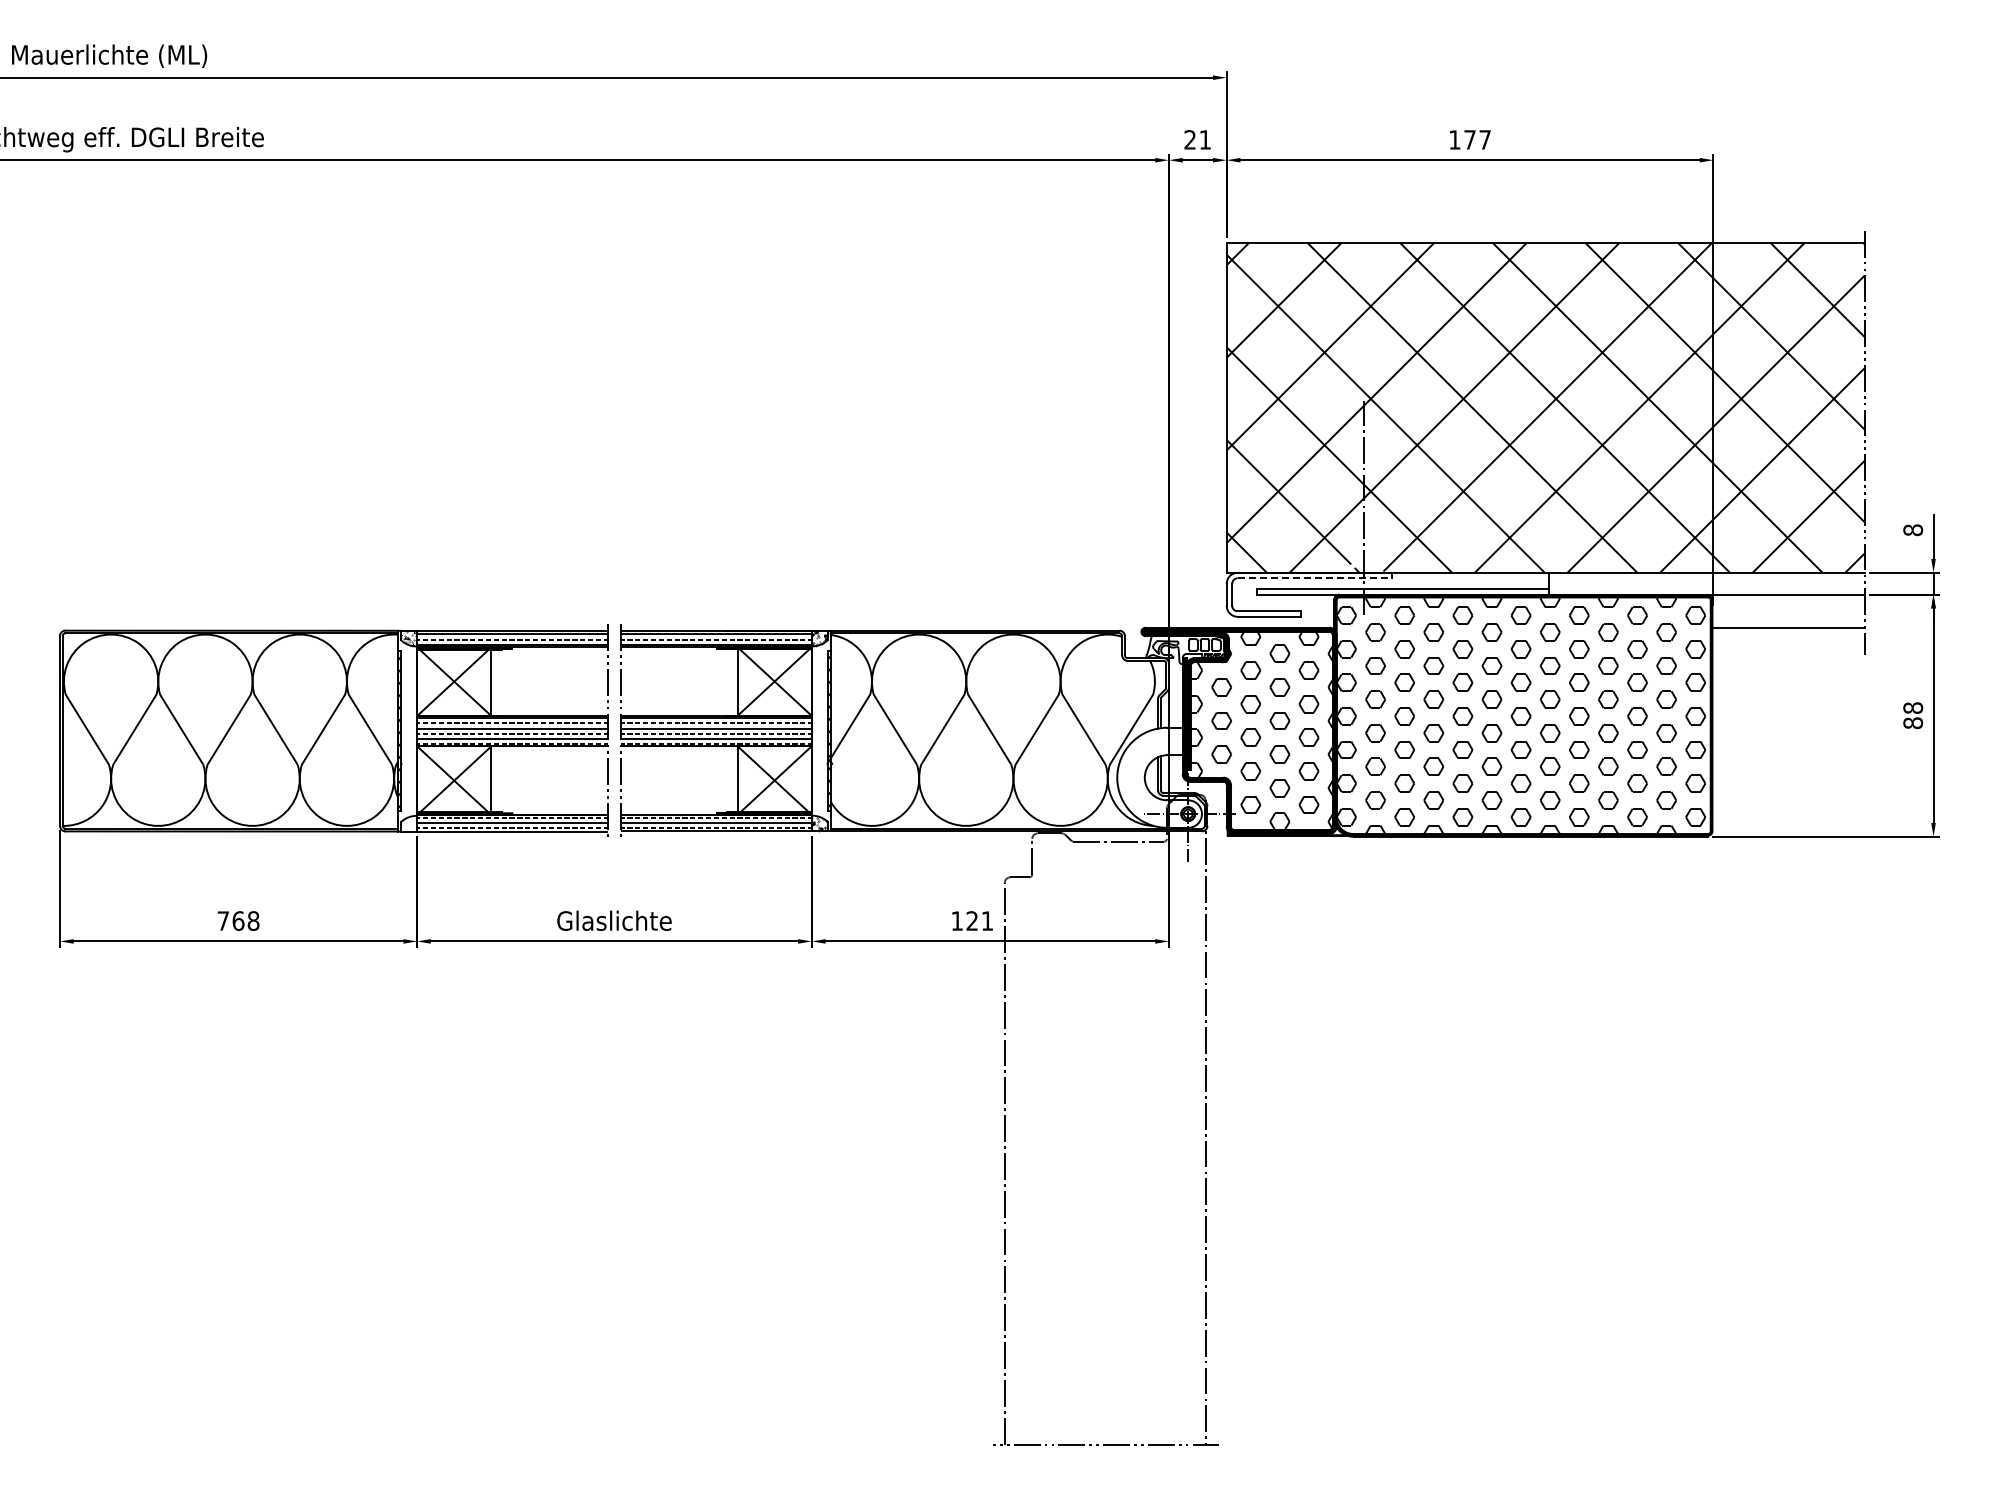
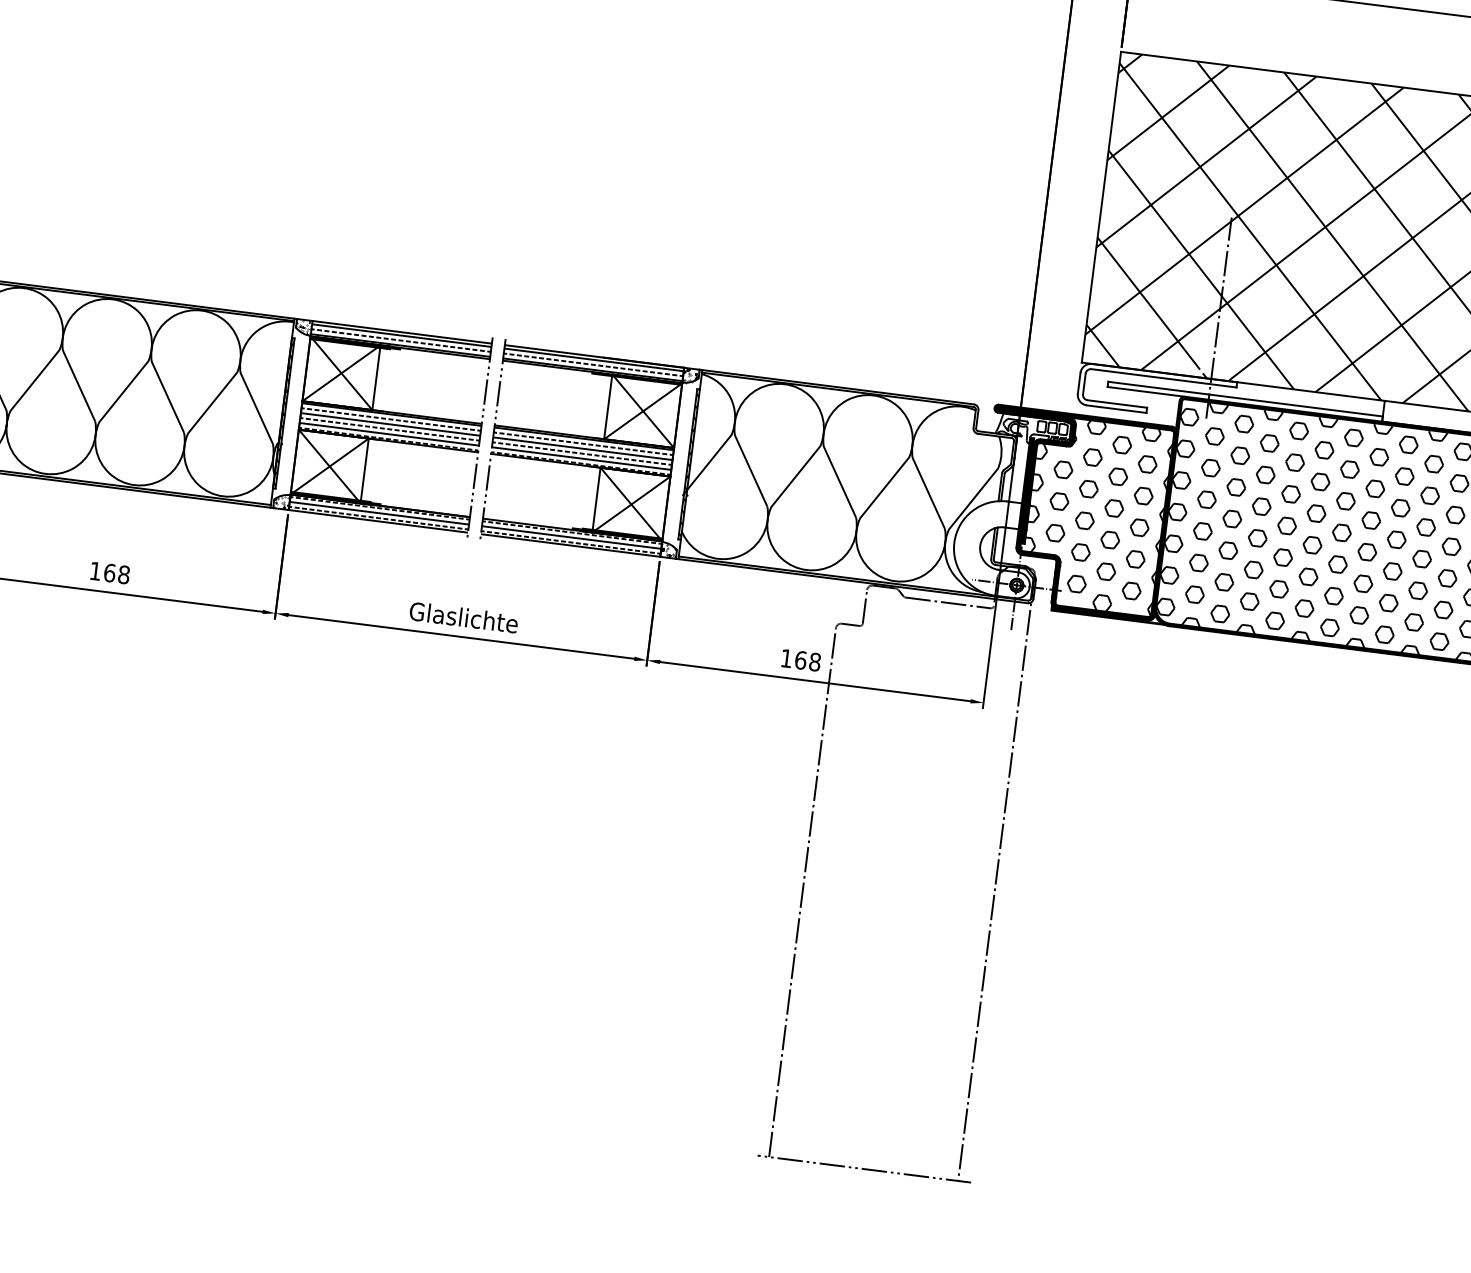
line: (1315, 578) -> (1164, 378), dashed -> solid
hatch: (409, 823) -> (282, 501), added
text: (222, 920) -> (94, 570), 768 -> 168
text: (979, 920) -> (807, 660), 121 -> 168

